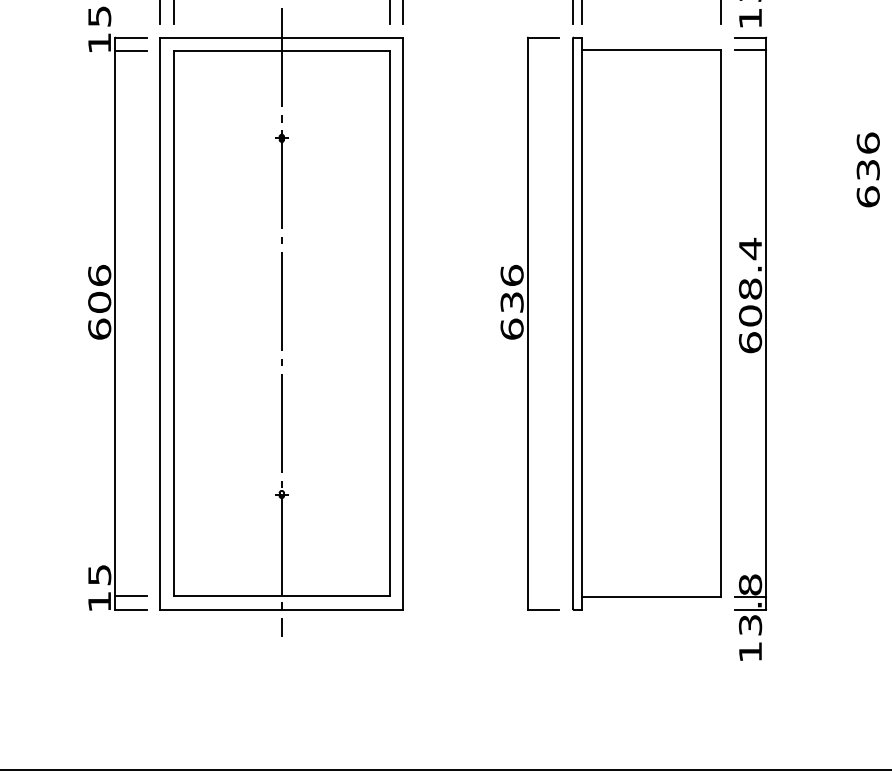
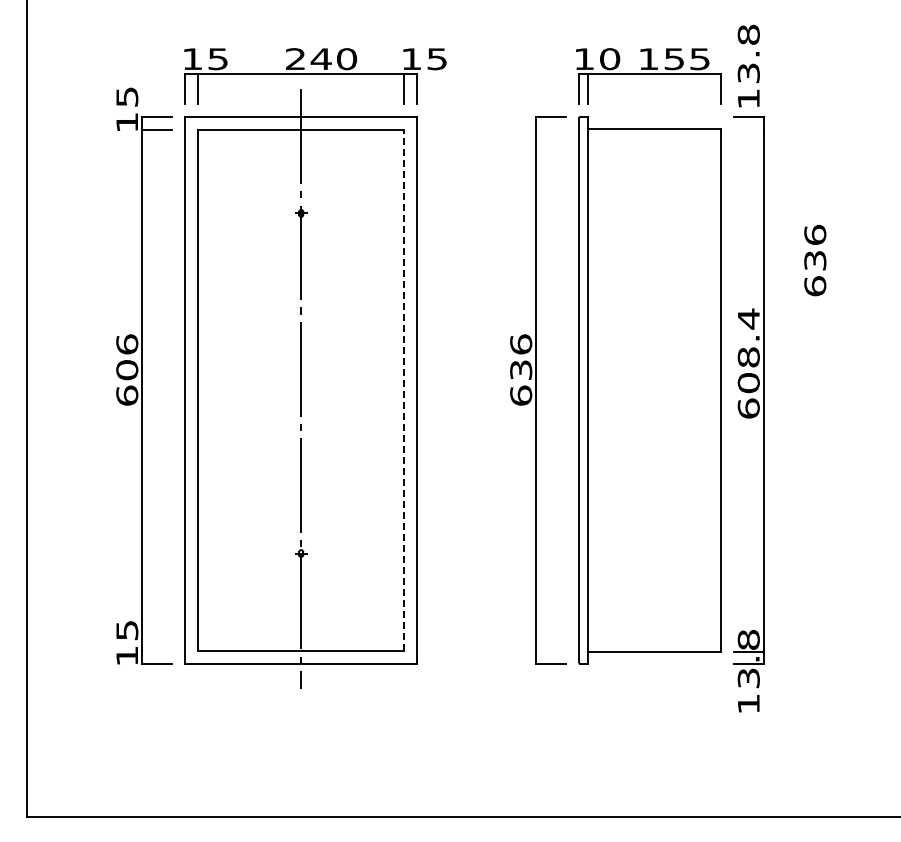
line: (750, 50) -> (748, 129), removed
text: (868, 169) -> (815, 260), moved
line: (389, 322) -> (404, 389), solid -> dashed
line: (131, 596) -> (157, 650), removed

